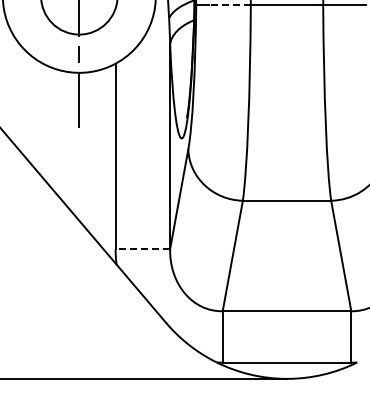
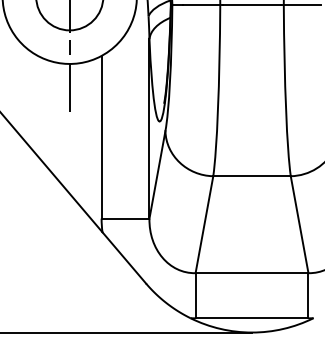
line: (229, 5) -> (201, 4), dashed -> solid
line: (142, 249) -> (125, 219), dashed -> solid

